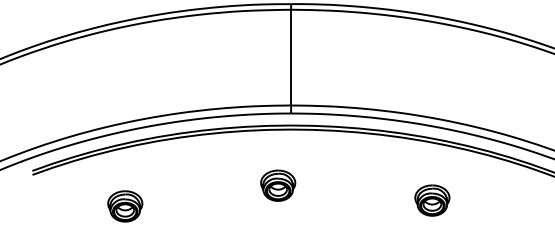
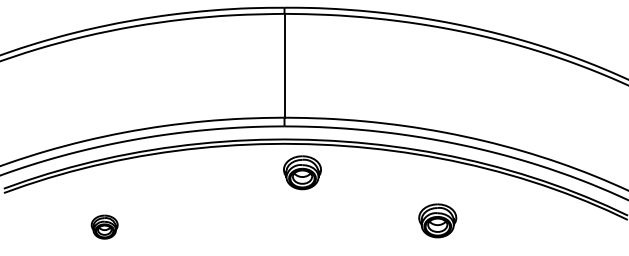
part: (278, 185) -> (302, 172), moved
part: (125, 205) -> (104, 226), size x0.7

